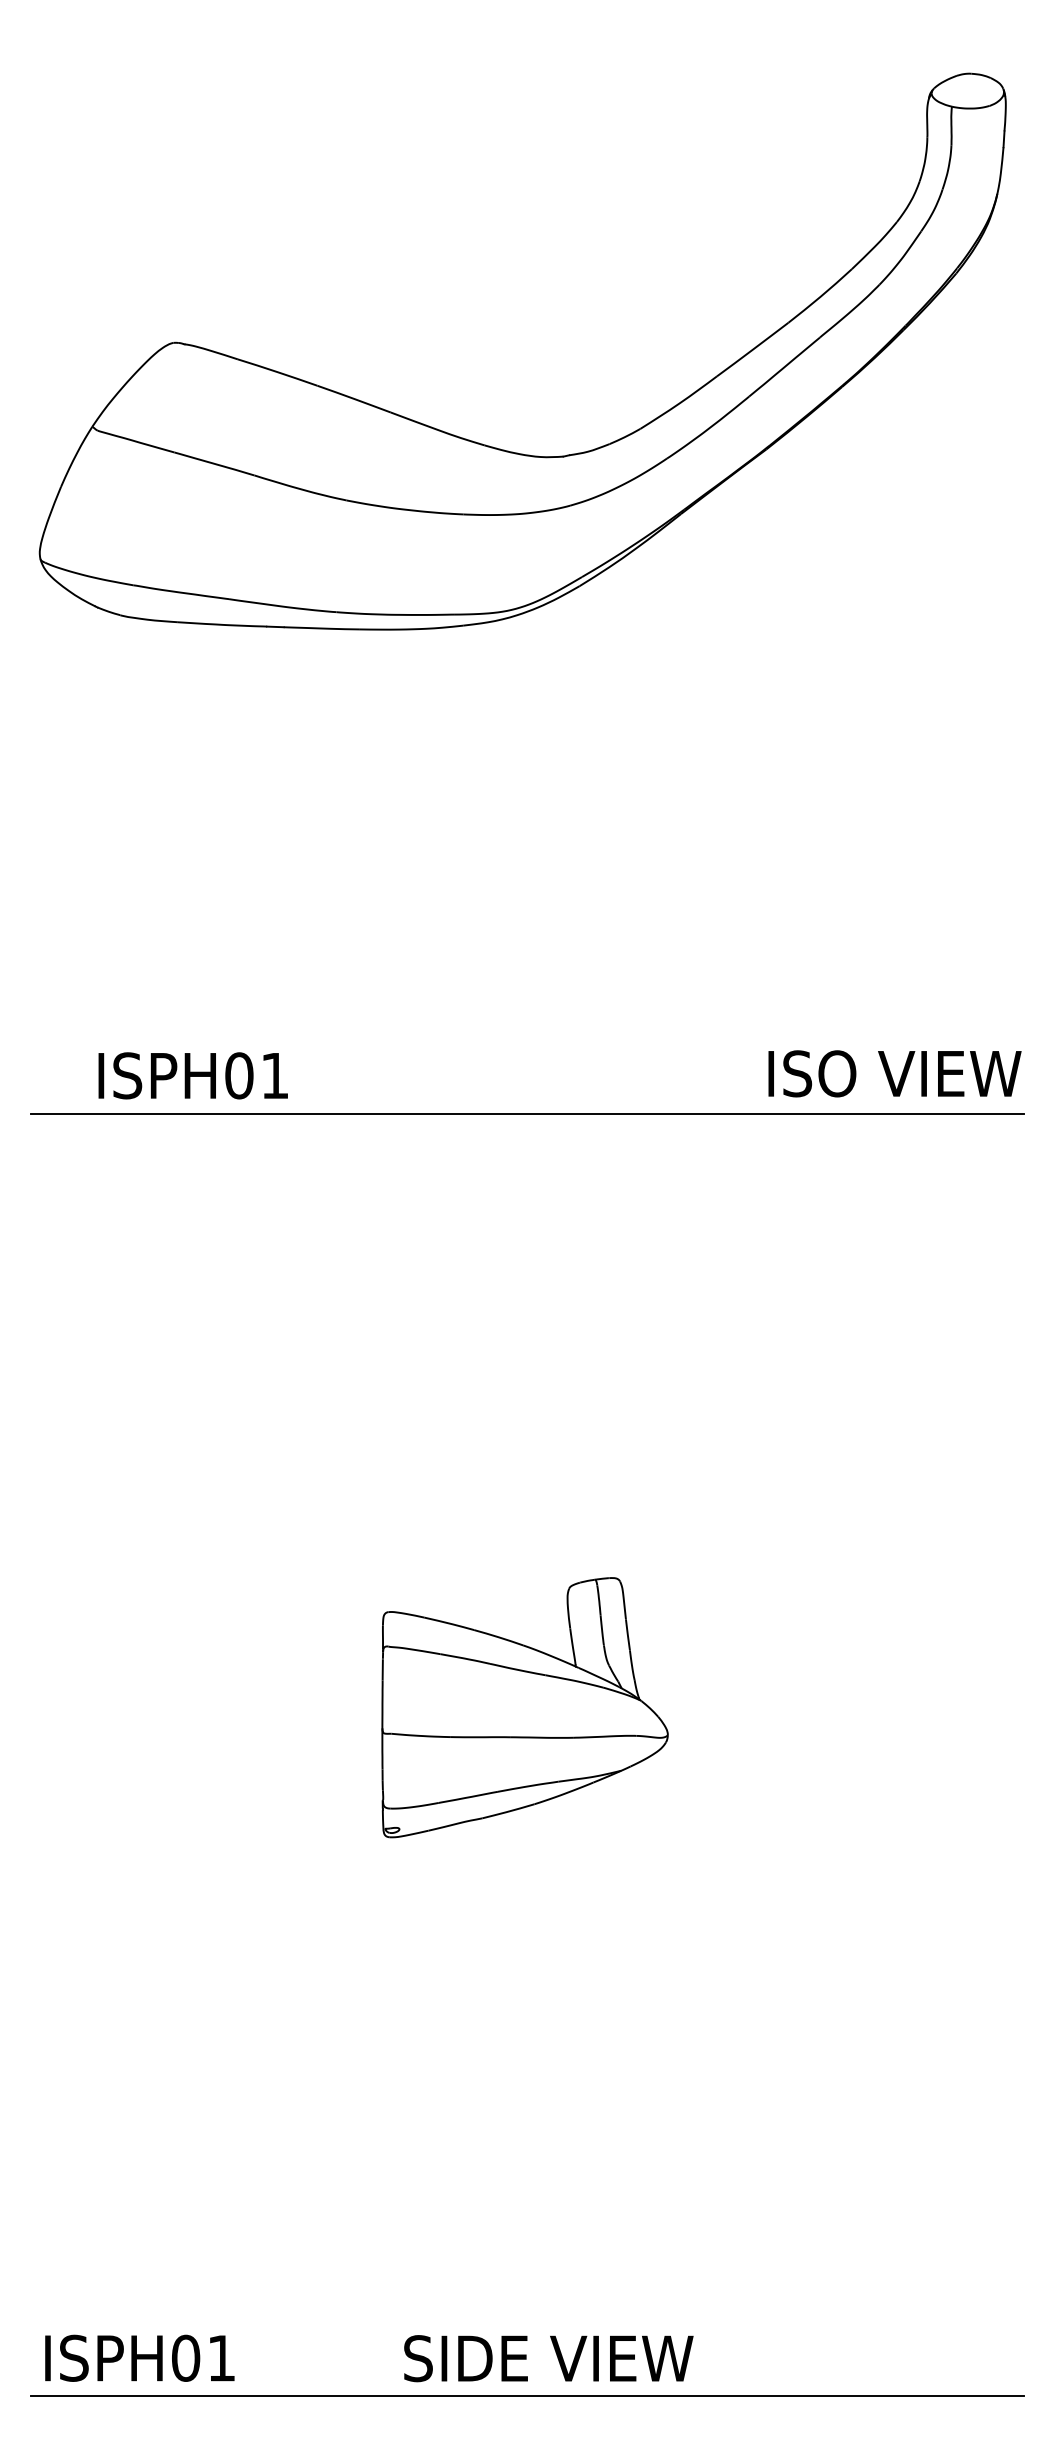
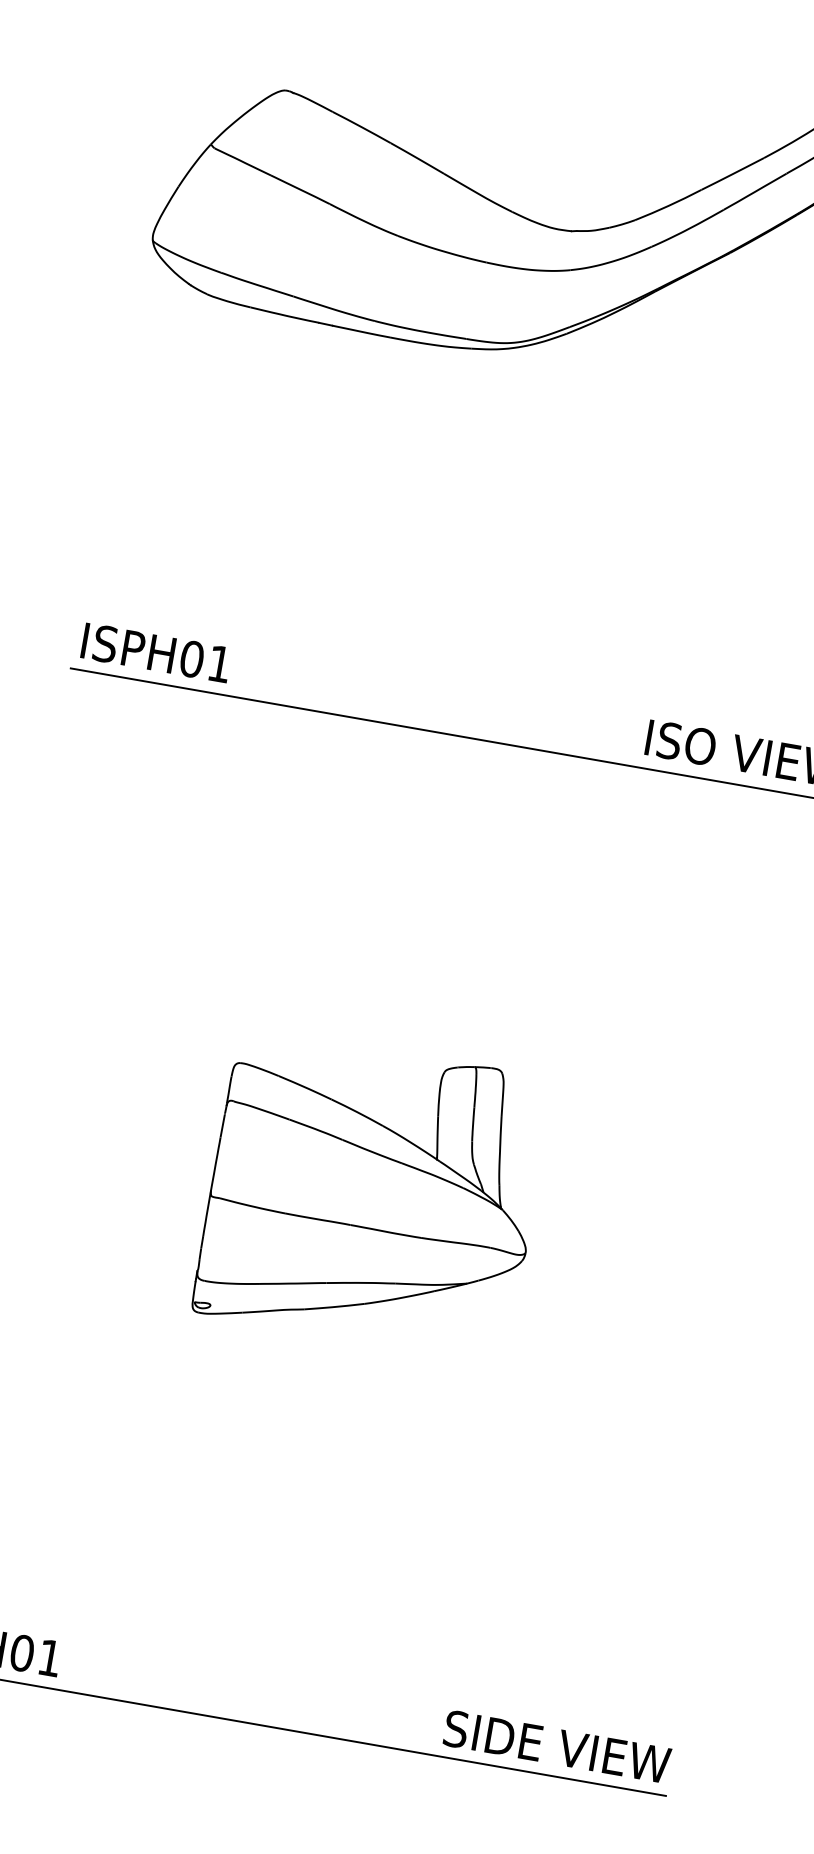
text: (192, 1075) -> (155, 652), moved
part: (524, 1707) -> (372, 1194), size x1.43
text: (548, 2358) -> (557, 1746), moved

